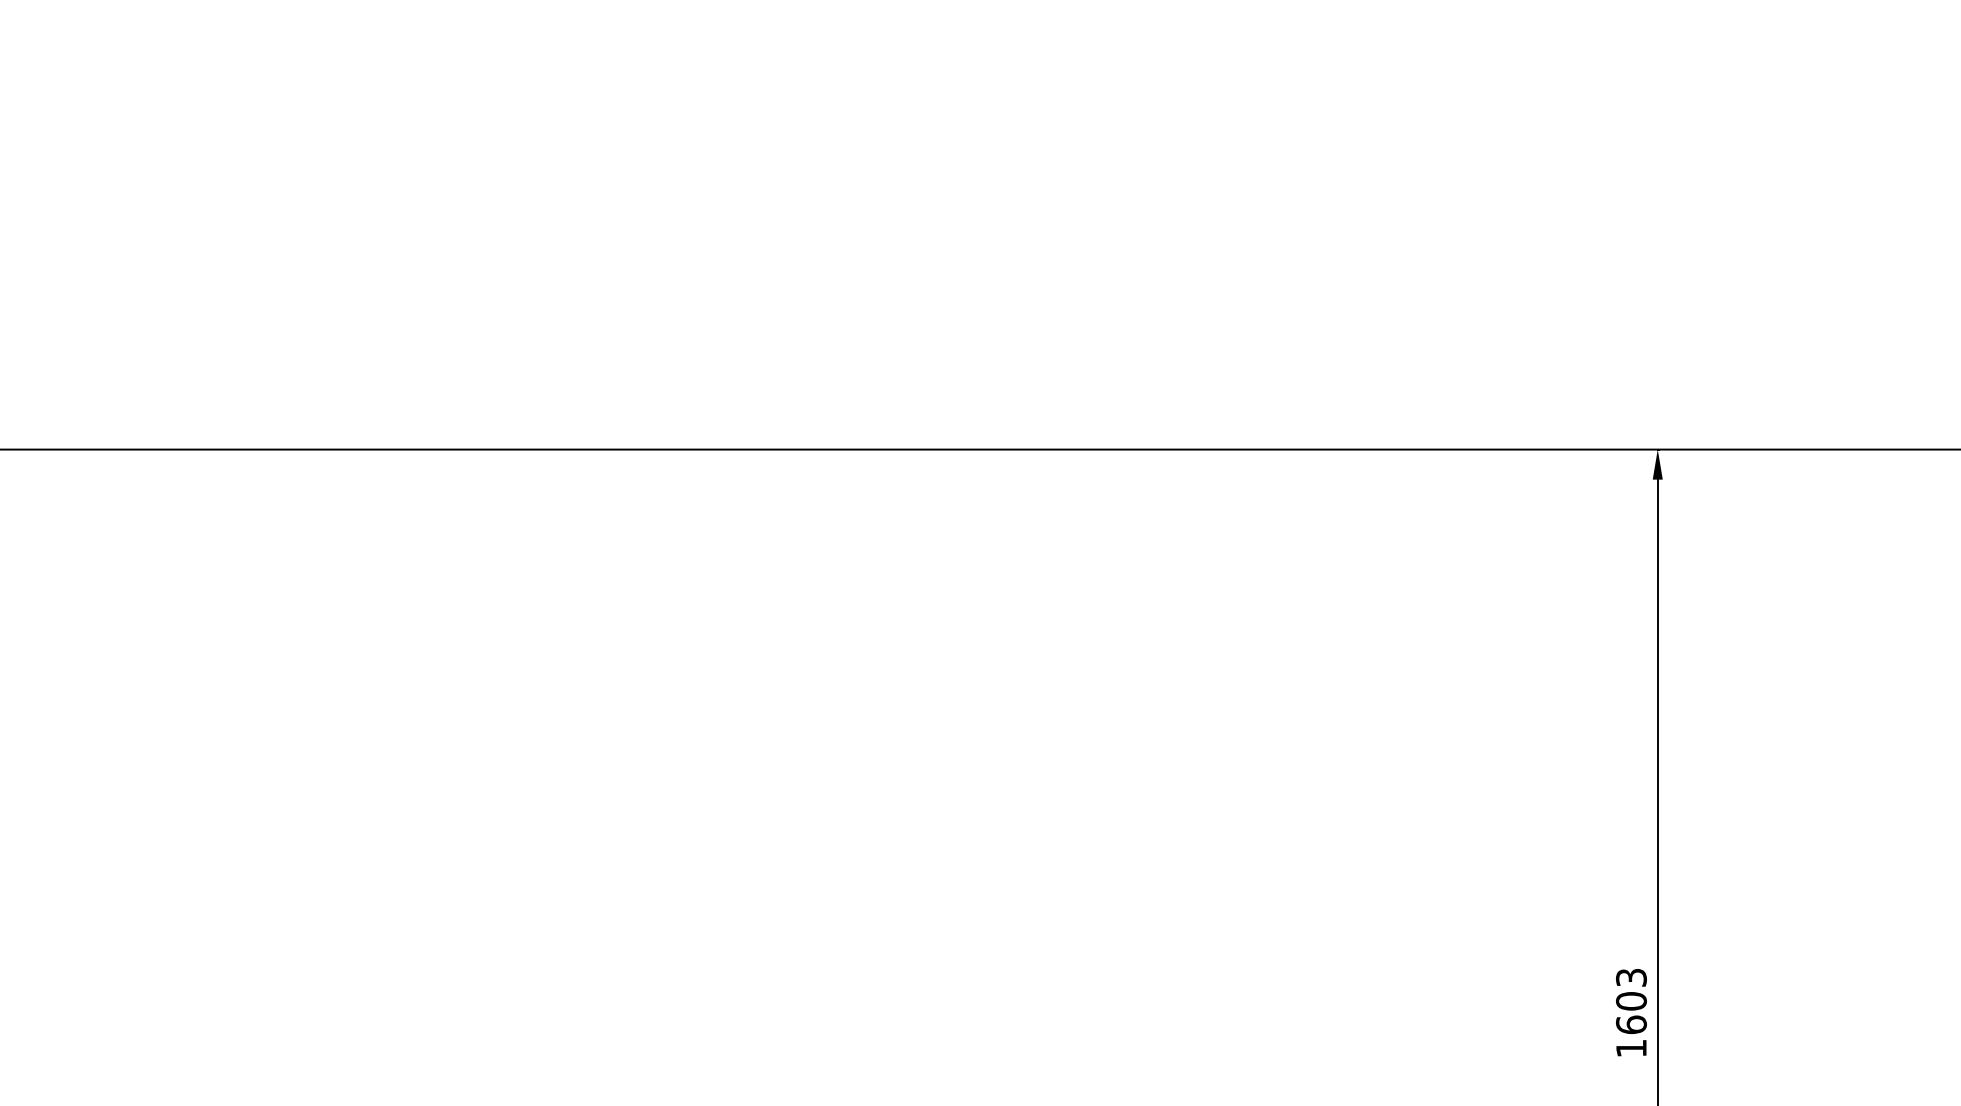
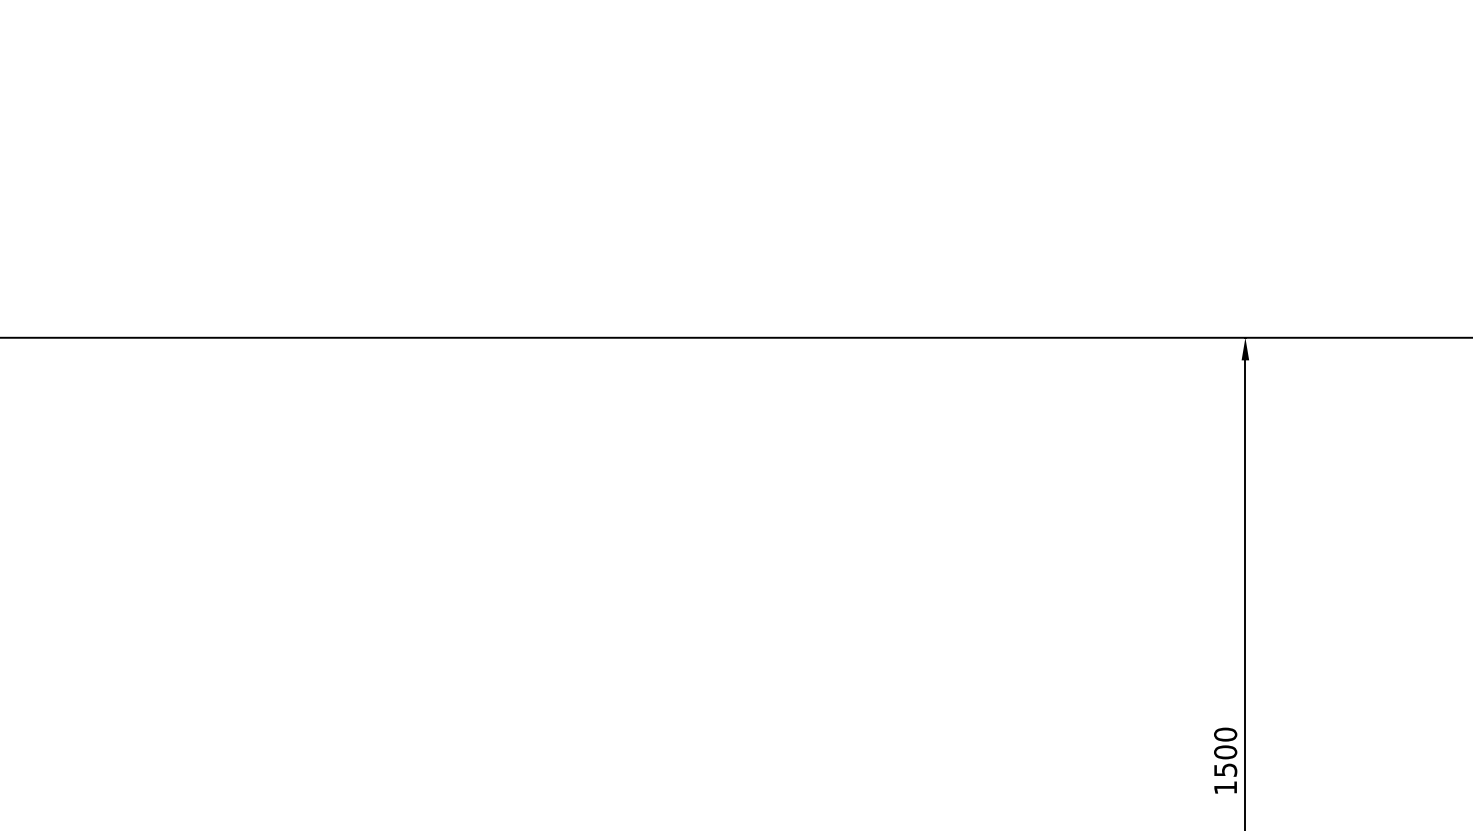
text: (1631, 1001) -> (1225, 752), 1603 -> 1500

